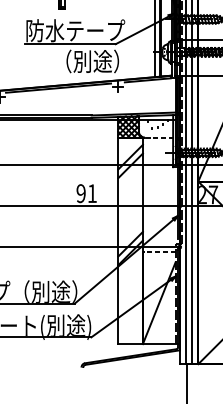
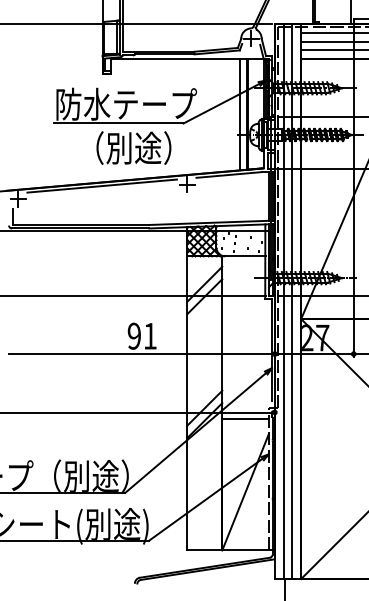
text: (92, 61) -> (133, 147), moved
line: (159, 137) -> (245, 256), dashed -> solid
line: (159, 252) -> (245, 419), dashed -> solid

